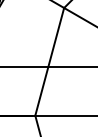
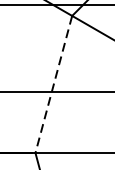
line: (49, 61) -> (53, 84), solid -> dashed

